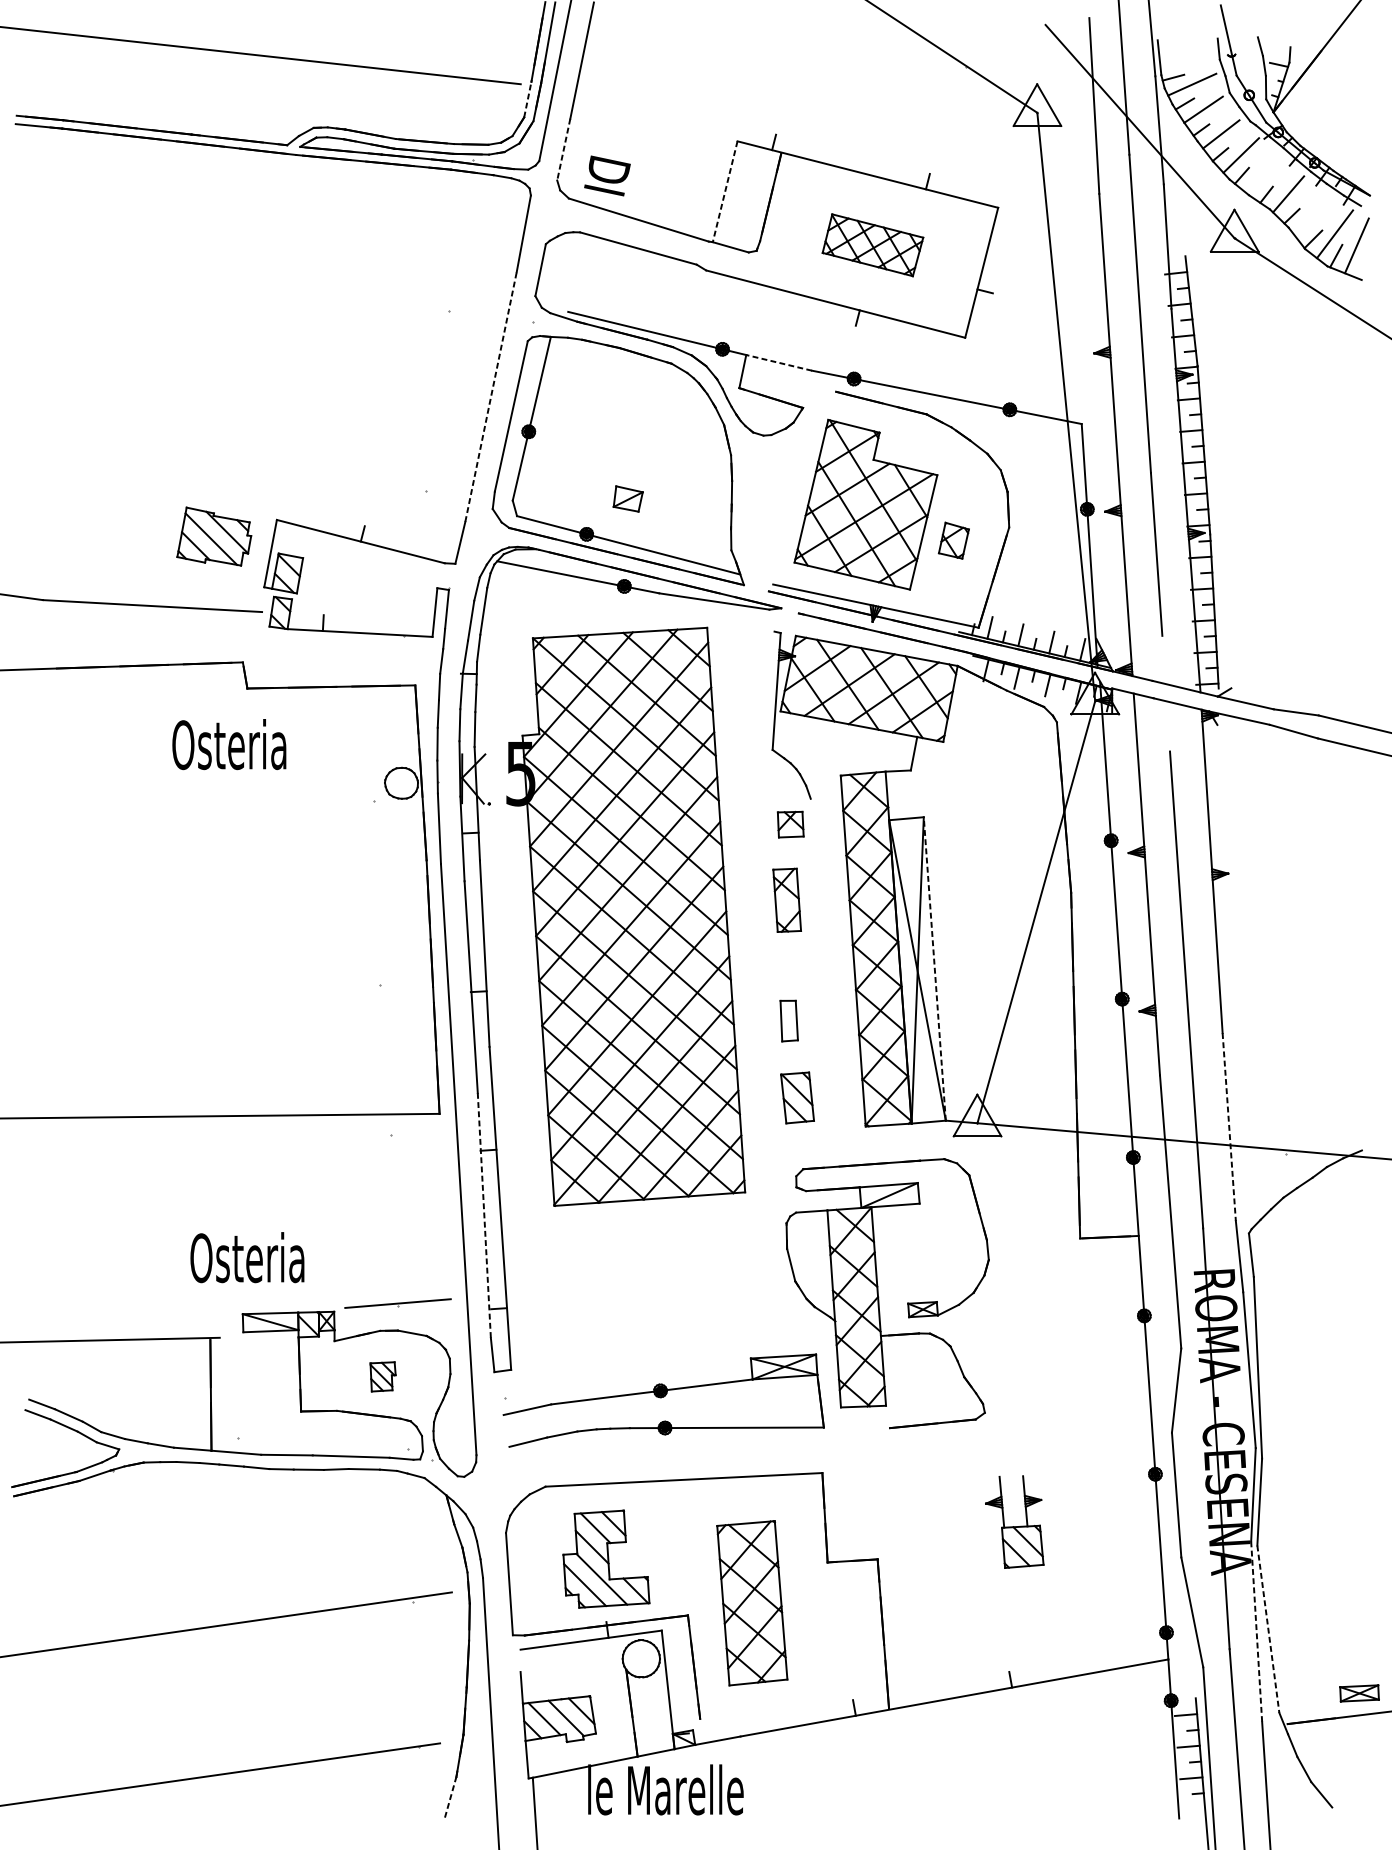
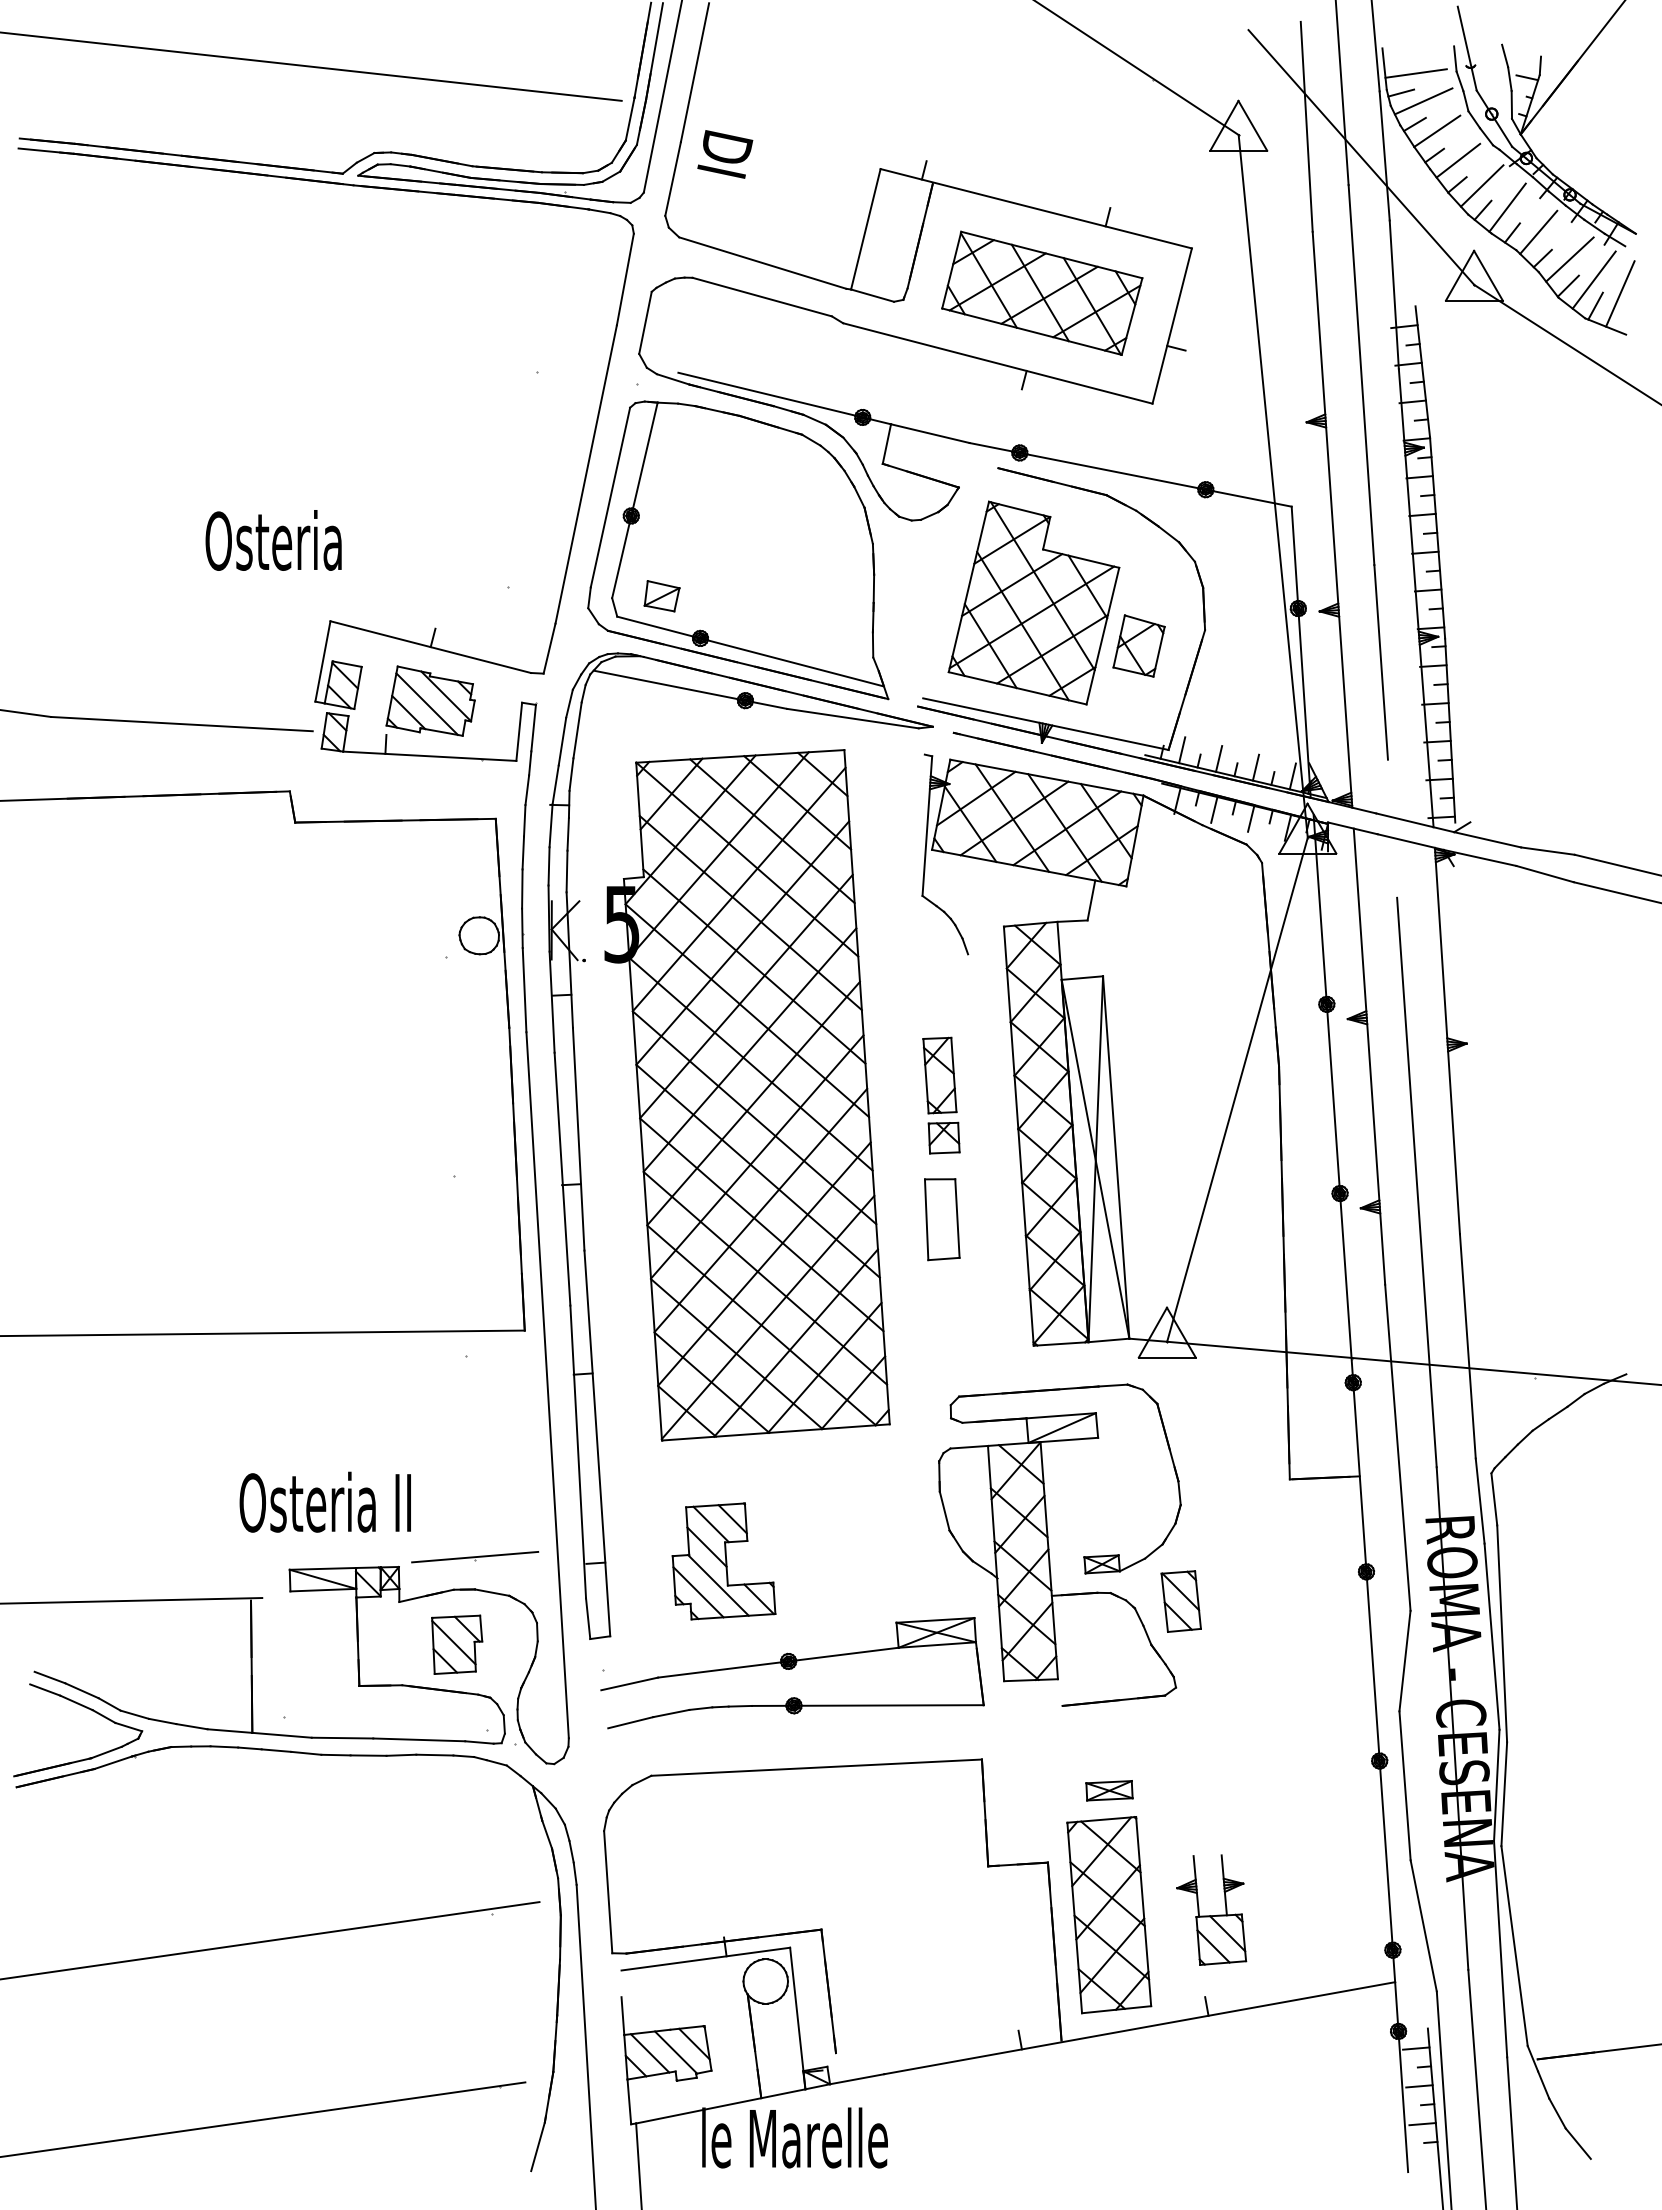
line: (1185, 61) -> (1415, 73), added
line: (528, 99) -> (630, 119), dashed -> solid
line: (564, 149) -> (673, 178), dashed -> solid
line: (1262, 173) -> (1507, 207), added
text: (607, 176) -> (725, 154), moved
line: (724, 191) -> (865, 229), dashed -> solid
line: (1314, 217) -> (1569, 259), added
part: (873, 244) -> (1042, 292), size x1.67
line: (778, 362) -> (929, 433), dashed -> solid
line: (491, 396) -> (586, 473), dashed -> solid
part: (627, 499) -> (661, 596), moved
part: (214, 536) -> (430, 700), moved
part: (953, 540) -> (1138, 645), size x1.43
text: (229, 744) -> (273, 540), moved
part: (790, 824) -> (943, 1137), moved
line: (935, 968) -> (1116, 1157), dashed -> solid
part: (789, 1020) -> (942, 1219), size x1.67
part: (796, 1097) -> (1180, 1601), moved
line: (1228, 1127) -> (1467, 1346), dashed -> solid
line: (484, 1215) -> (578, 1452), dashed -> solid
text: (266, 1256) -> (318, 1501), Osteria -> Osteria II
part: (383, 1376) -> (457, 1644), size x1.67
part: (1014, 1521) -> (1211, 1909), moved
part: (605, 1559) -> (723, 1561), moved
part: (752, 1603) -> (1109, 1915), moved
line: (1268, 1629) -> (1514, 1946), dashed -> solid
line: (1256, 1632) -> (1500, 1949), dashed -> solid
part: (1359, 1693) -> (1109, 1790), moved
line: (451, 1797) -> (538, 2146), dashed -> solid

